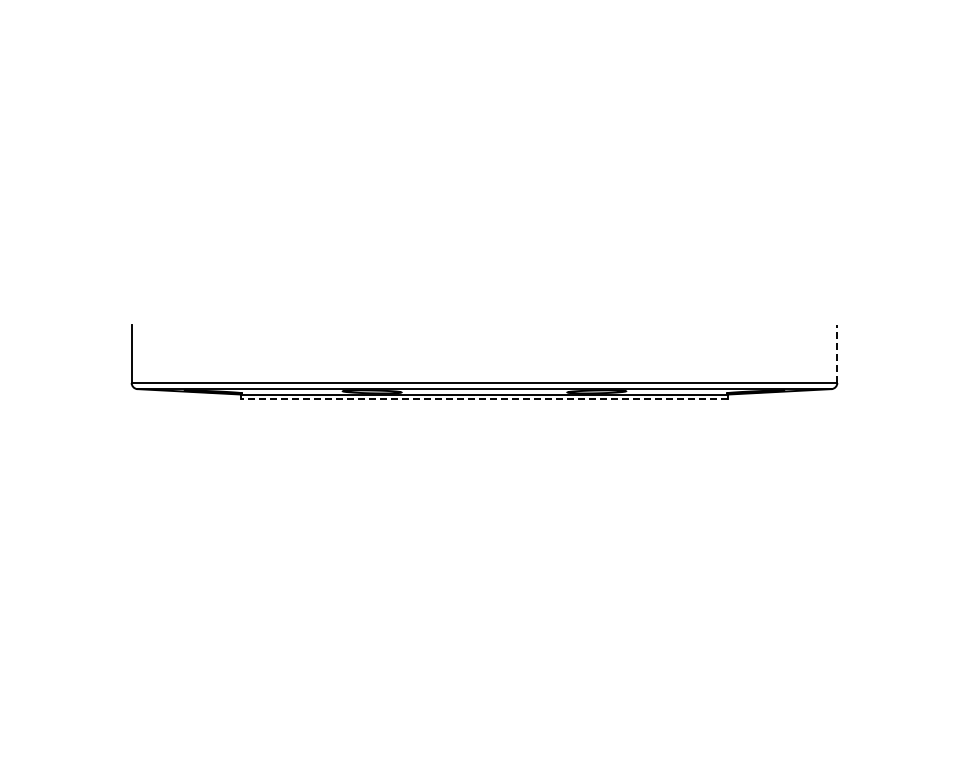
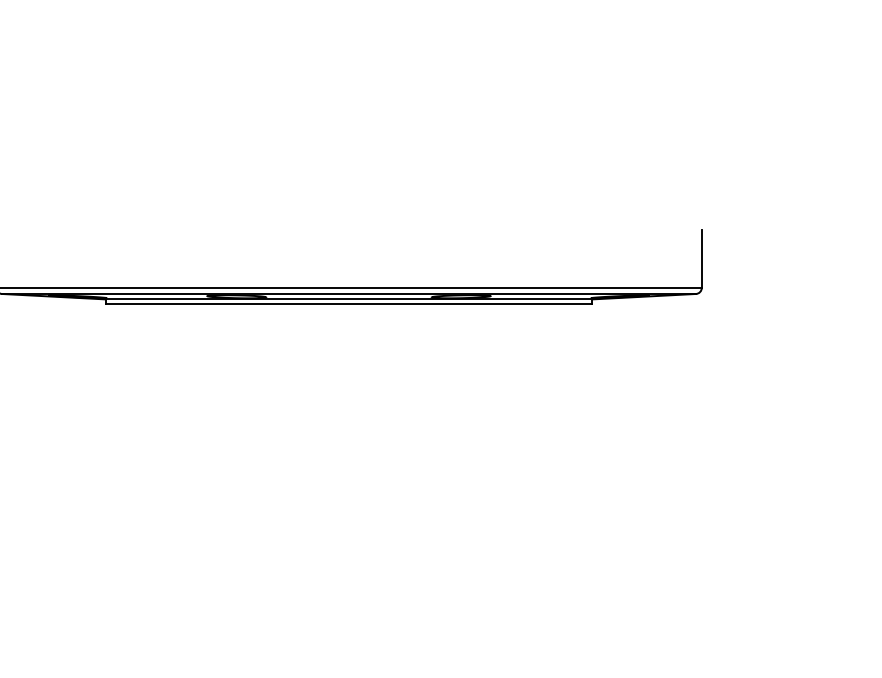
line: (837, 354) -> (702, 259), dashed -> solid
line: (484, 399) -> (349, 304), dashed -> solid

